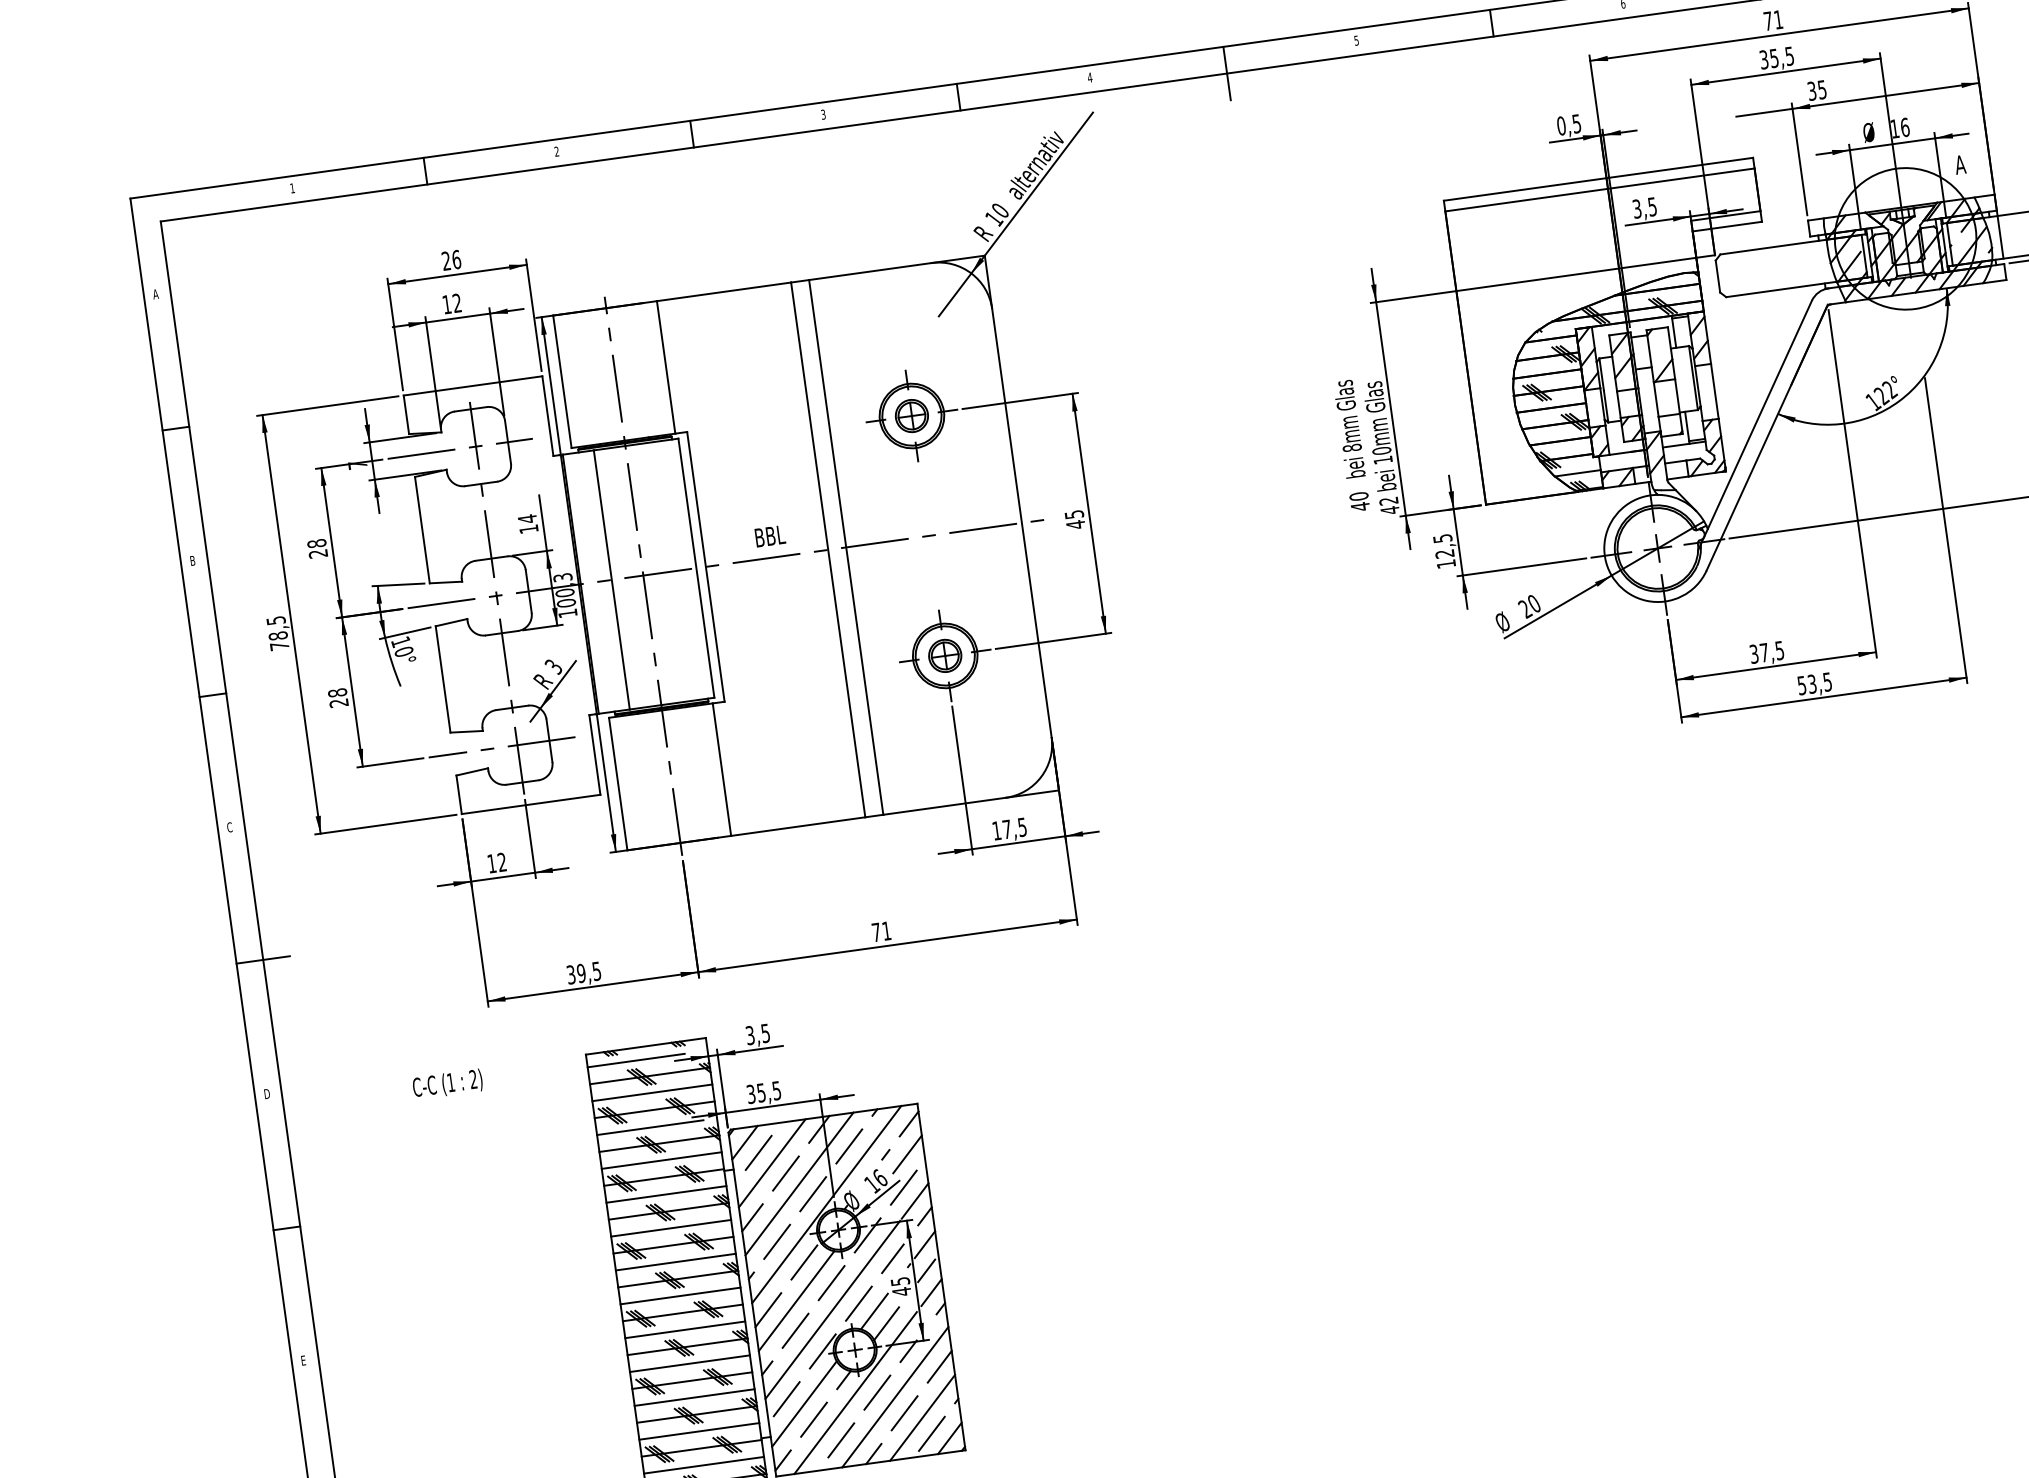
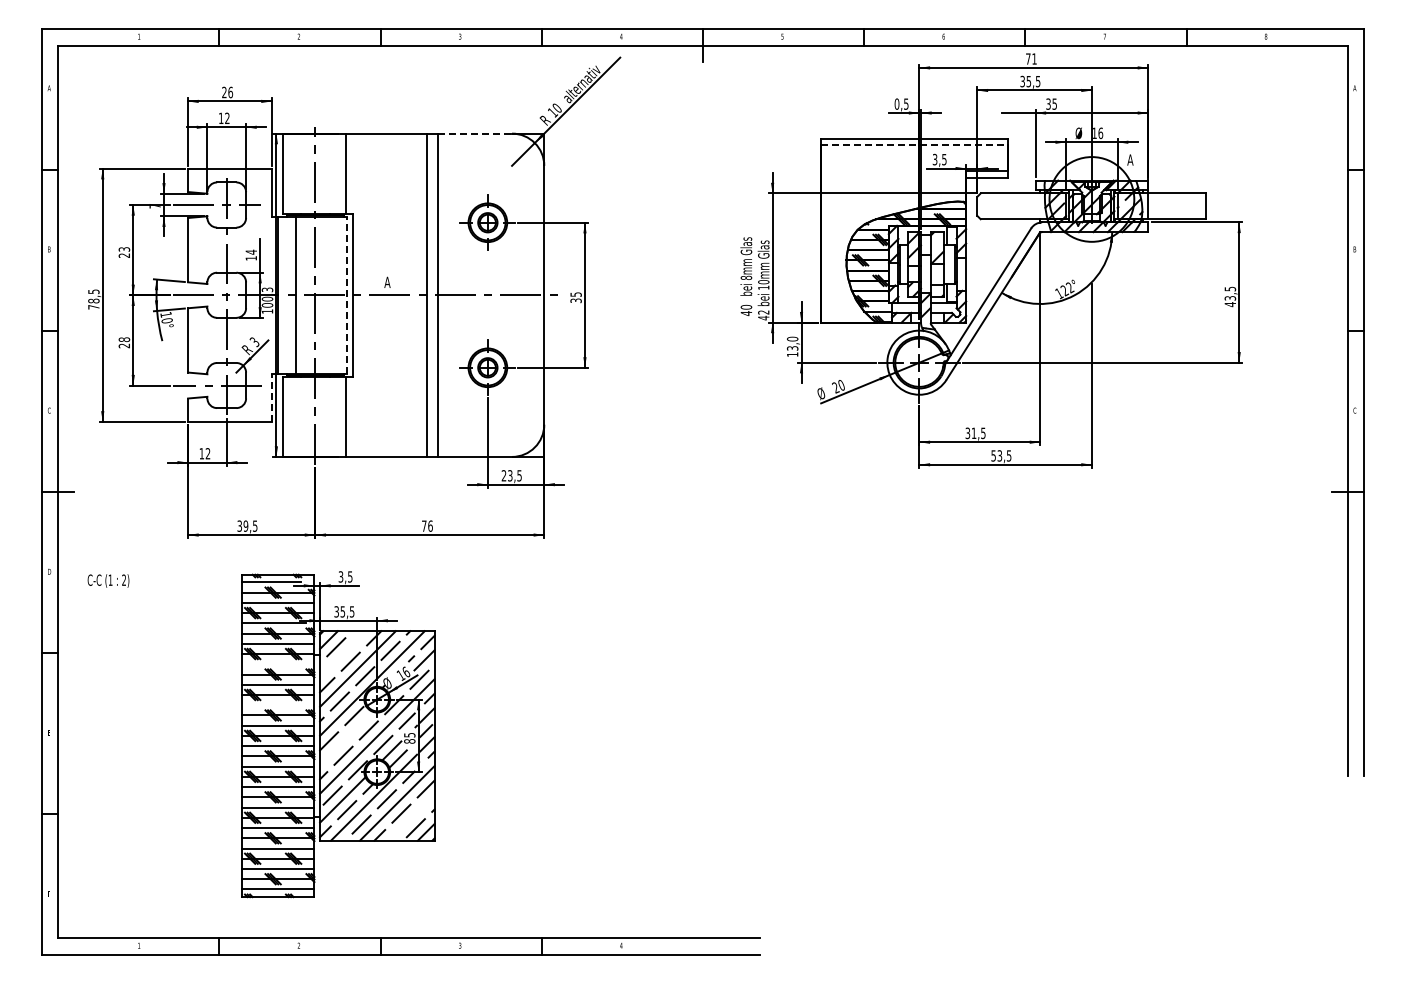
line: (1601, 190) -> (915, 145), solid -> dashed
line: (871, 271) -> (475, 133), solid -> dashed
text: (1074, 524) -> (575, 300), 45 -> 35
text: (769, 534) -> (393, 281), BBL -> A
text: (317, 543) -> (124, 249), 28 -> 23
text: (1443, 545) -> (792, 343), 12,5 -> 13,0
line: (696, 566) -> (347, 294), solid -> dashed
text: (1763, 651) -> (973, 432), 37,5 -> 31,5
line: (594, 754) -> (271, 397), solid -> dashed
text: (1000, 829) -> (506, 475), 17,5 -> 23,5
text: (886, 929) -> (430, 525), 71 -> 76
text: (447, 1083) -> (108, 580), moved
line: (772, 1163) -> (343, 654), removed
line: (665, 1194) -> (277, 664), removed
line: (674, 1262) -> (277, 705), removed
text: (901, 1290) -> (409, 740), 45 -> 85
line: (796, 1299) -> (346, 737), removed
line: (922, 1417) -> (411, 817), removed

